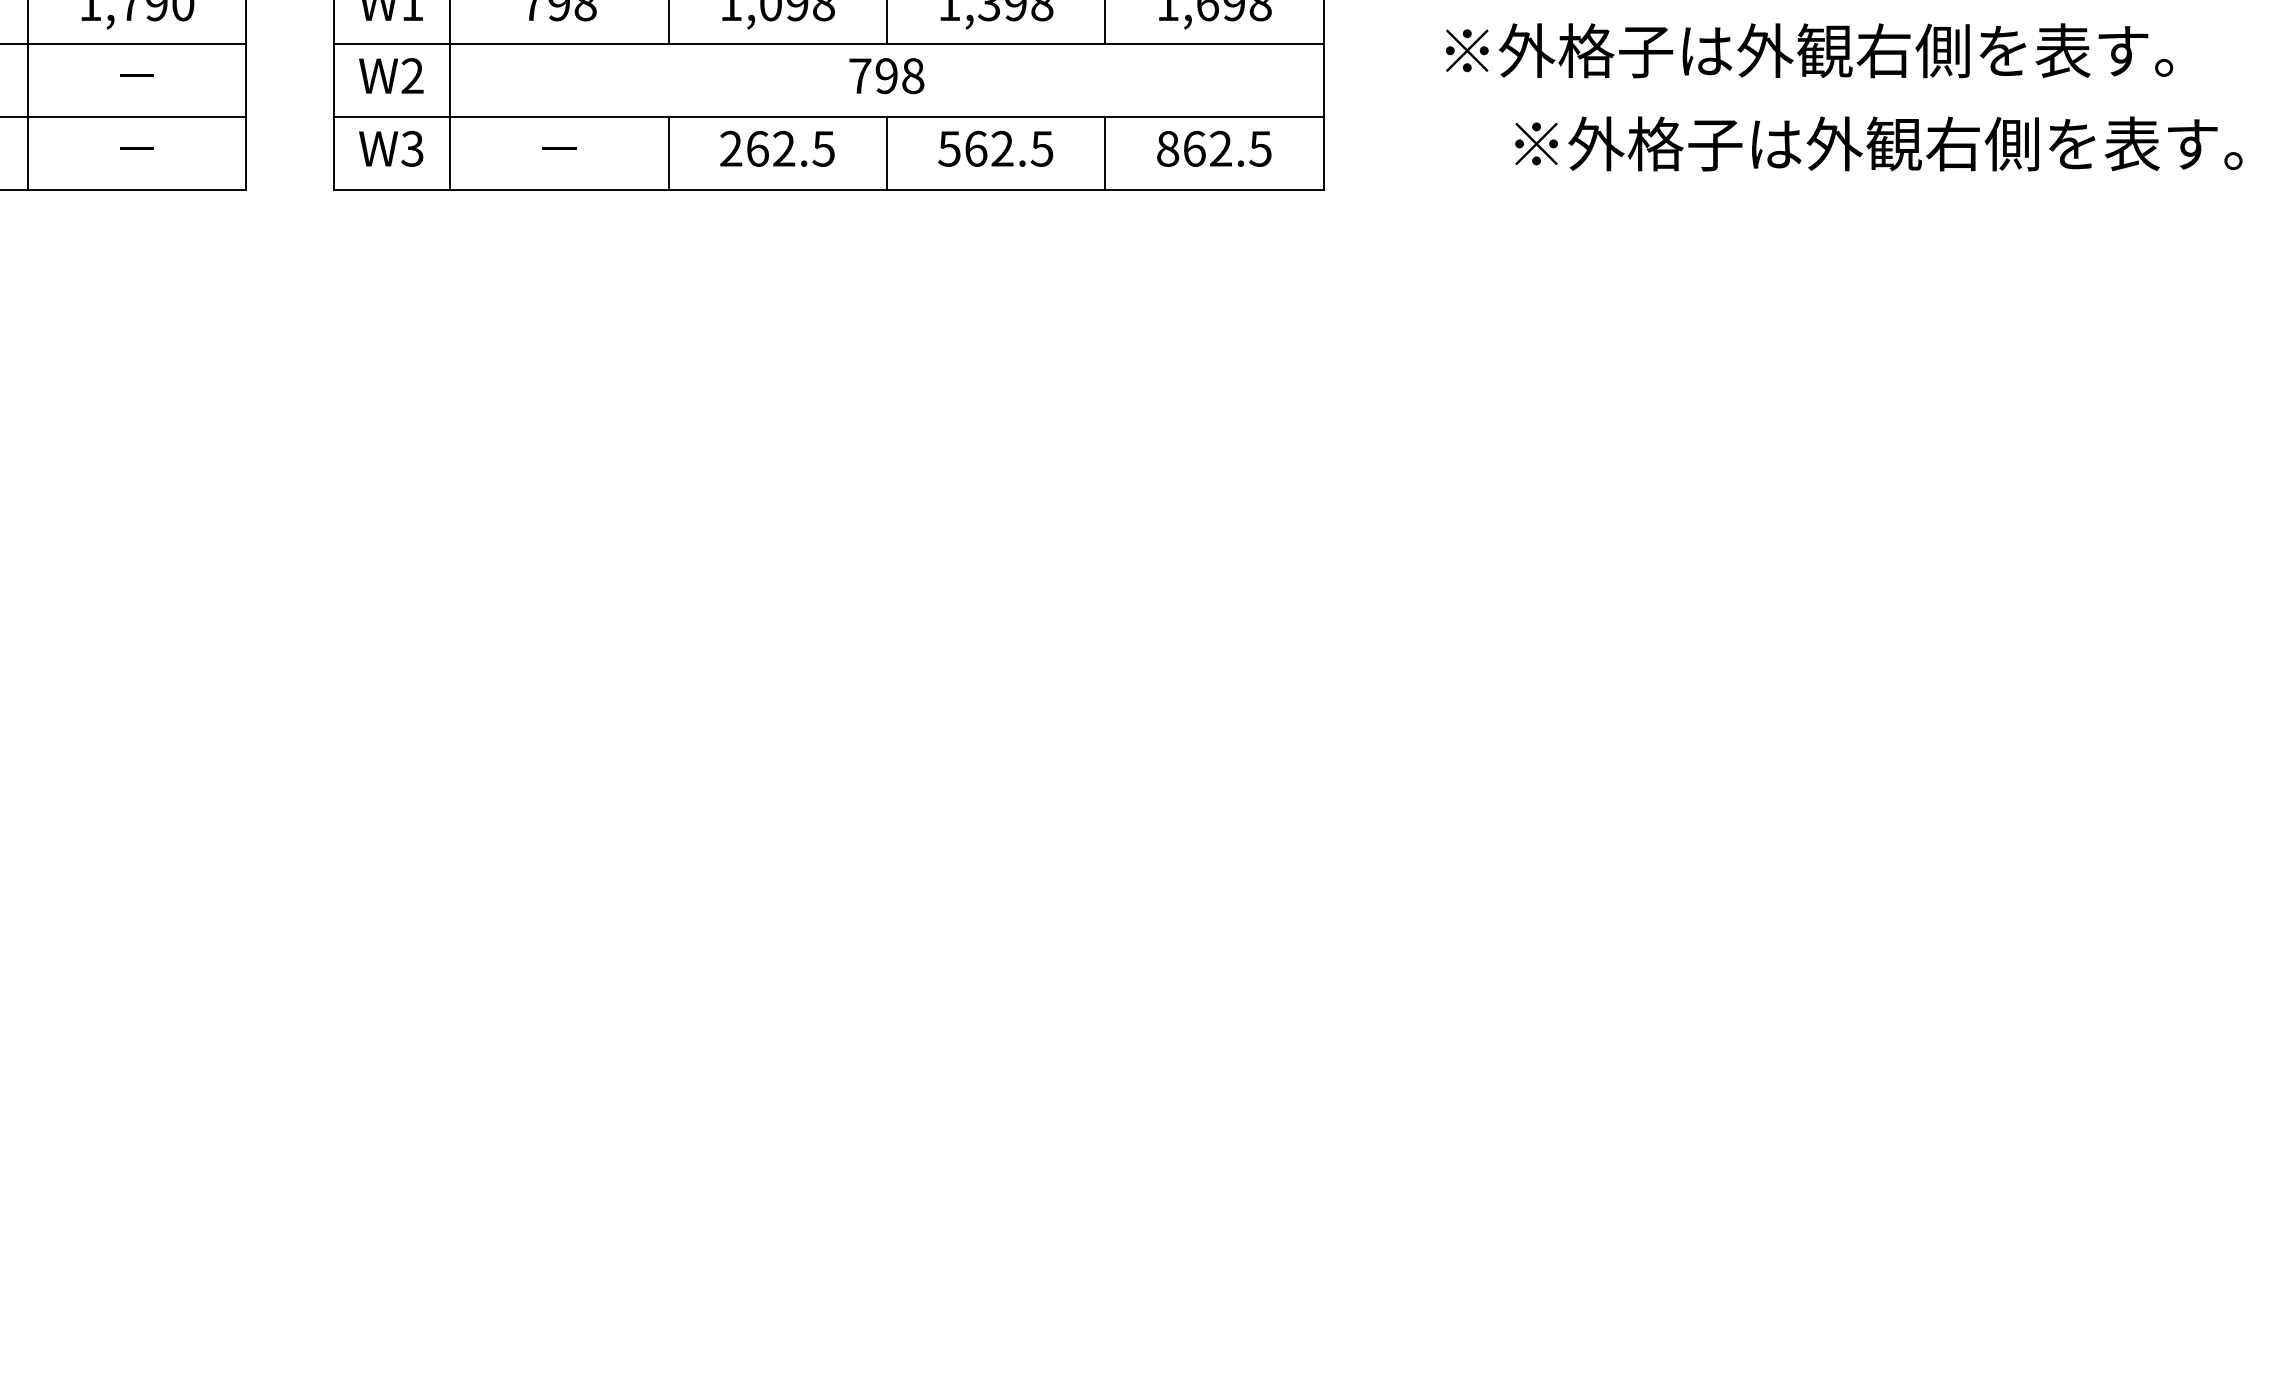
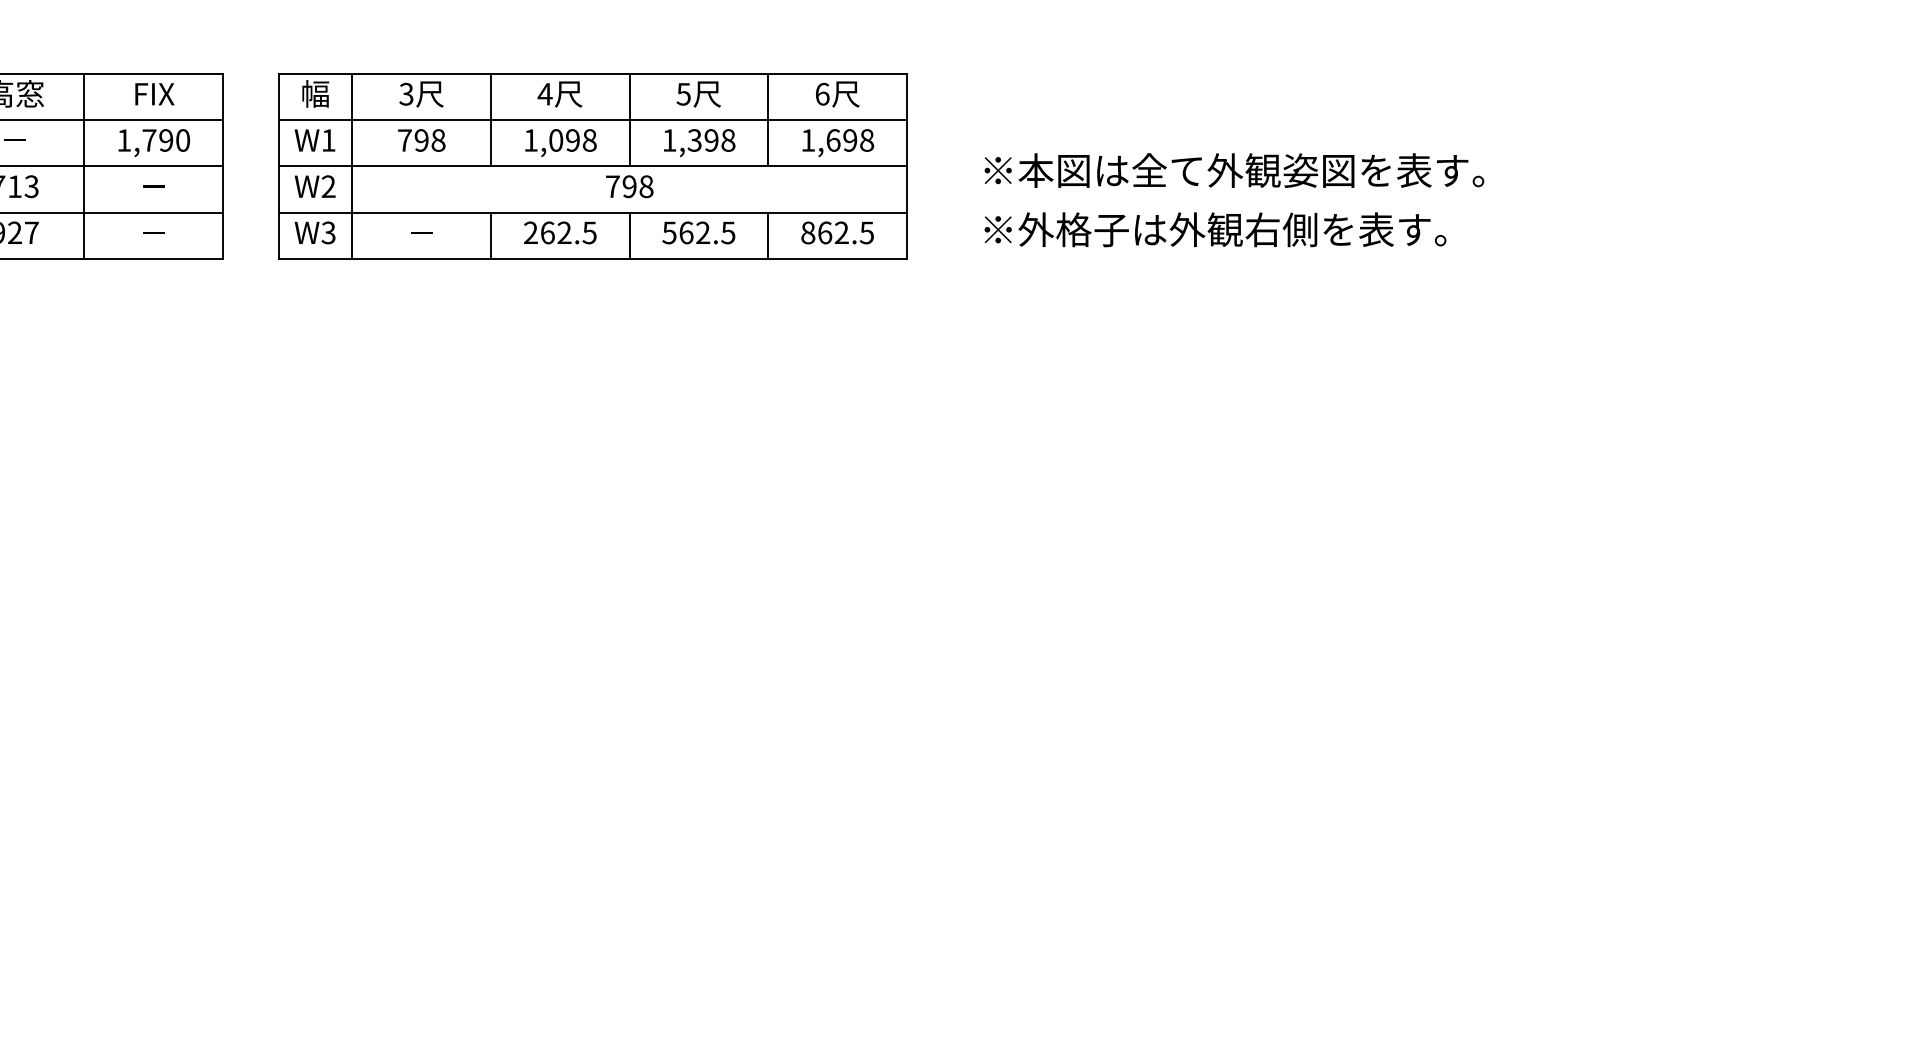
text: (1866, 50) -> (1251, 170), ※外格子は外観右側を表す。 -> ※本図は全て外観姿図を表す。
text: (1878, 143) -> (1215, 229), moved

